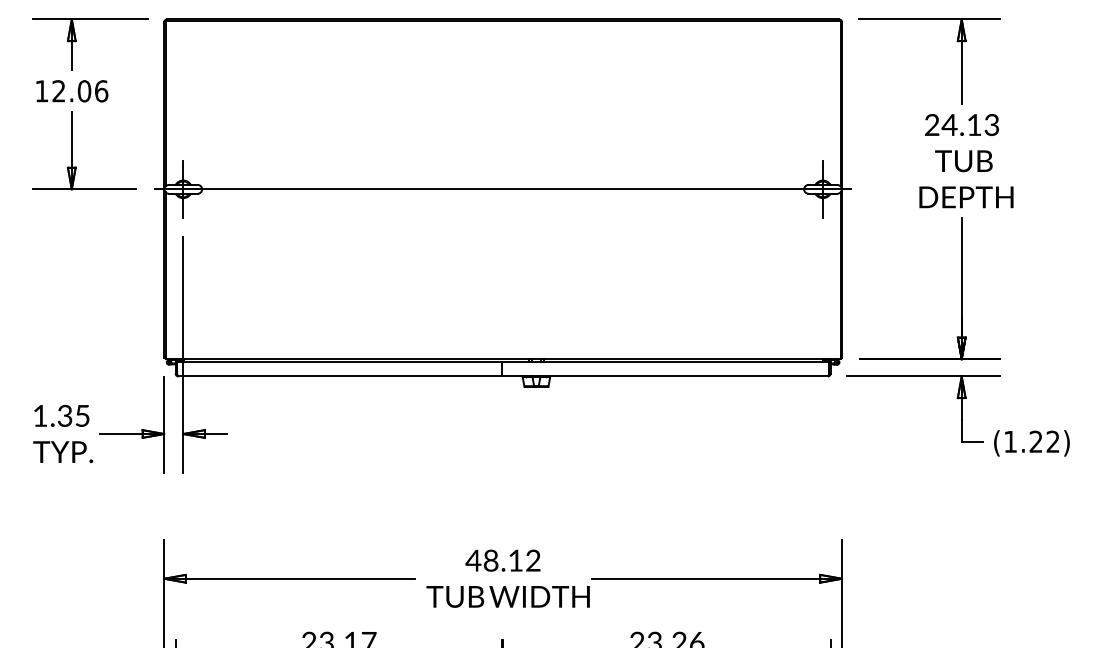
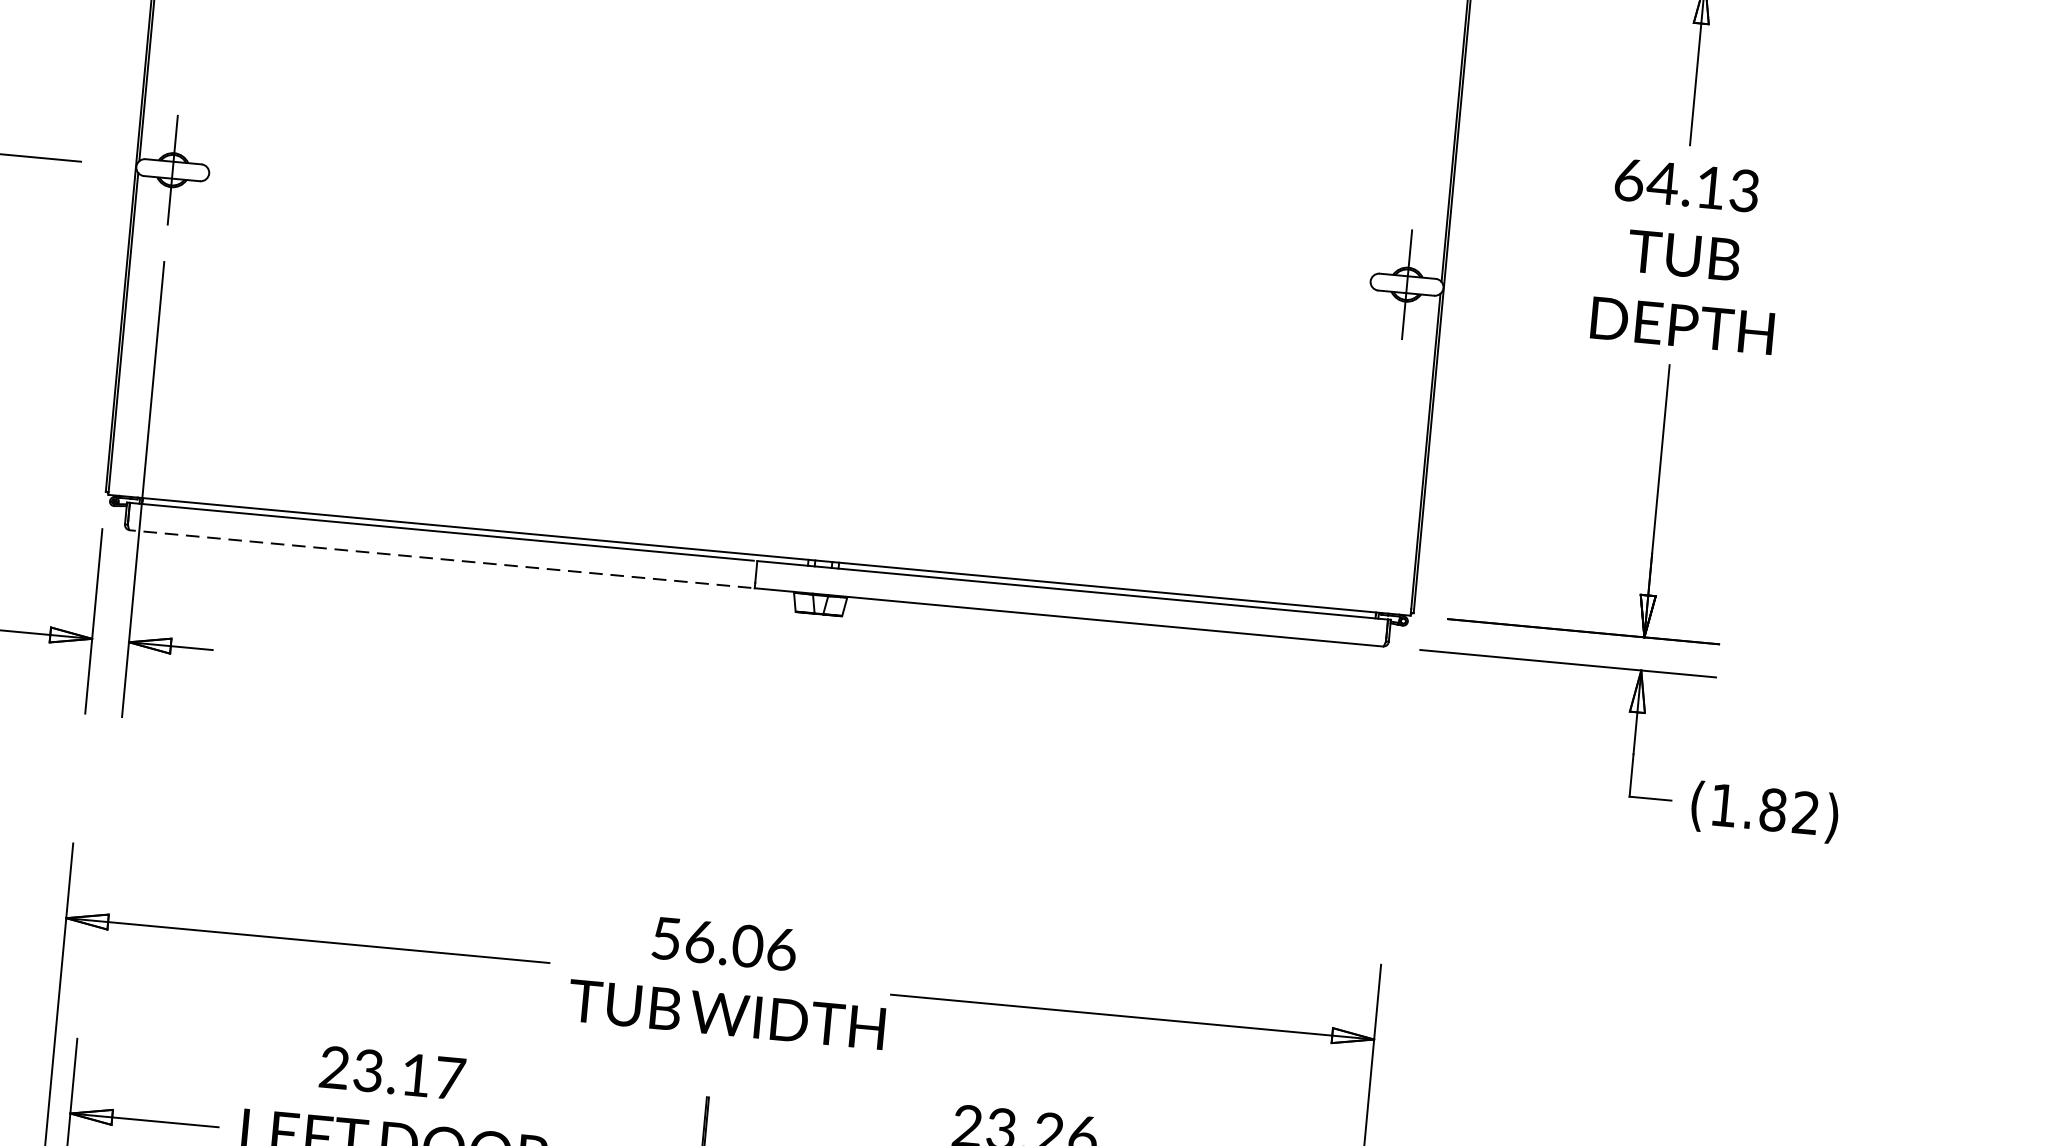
text: (931, 124) -> (1628, 178), 24.13 -> 64.13
line: (503, 189) -> (790, 227), removed
line: (338, 376) -> (438, 559), solid -> dashed
text: (1035, 441) -> (1772, 809), (1.22) -> (1.82)
text: (502, 560) -> (722, 943), 48.12 -> 56.06

